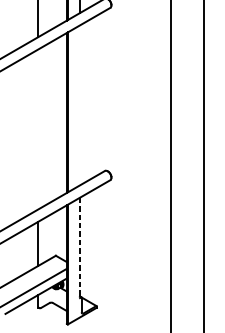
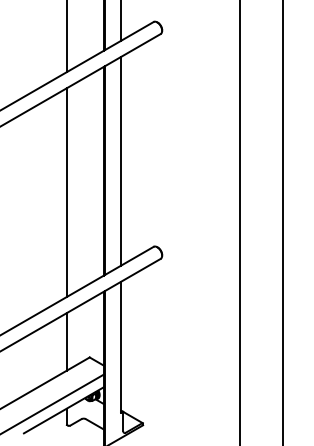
line: (80, 104) -> (121, 160), added
line: (38, 129) -> (66, 192), added
line: (80, 248) -> (121, 347), dashed -> solid

